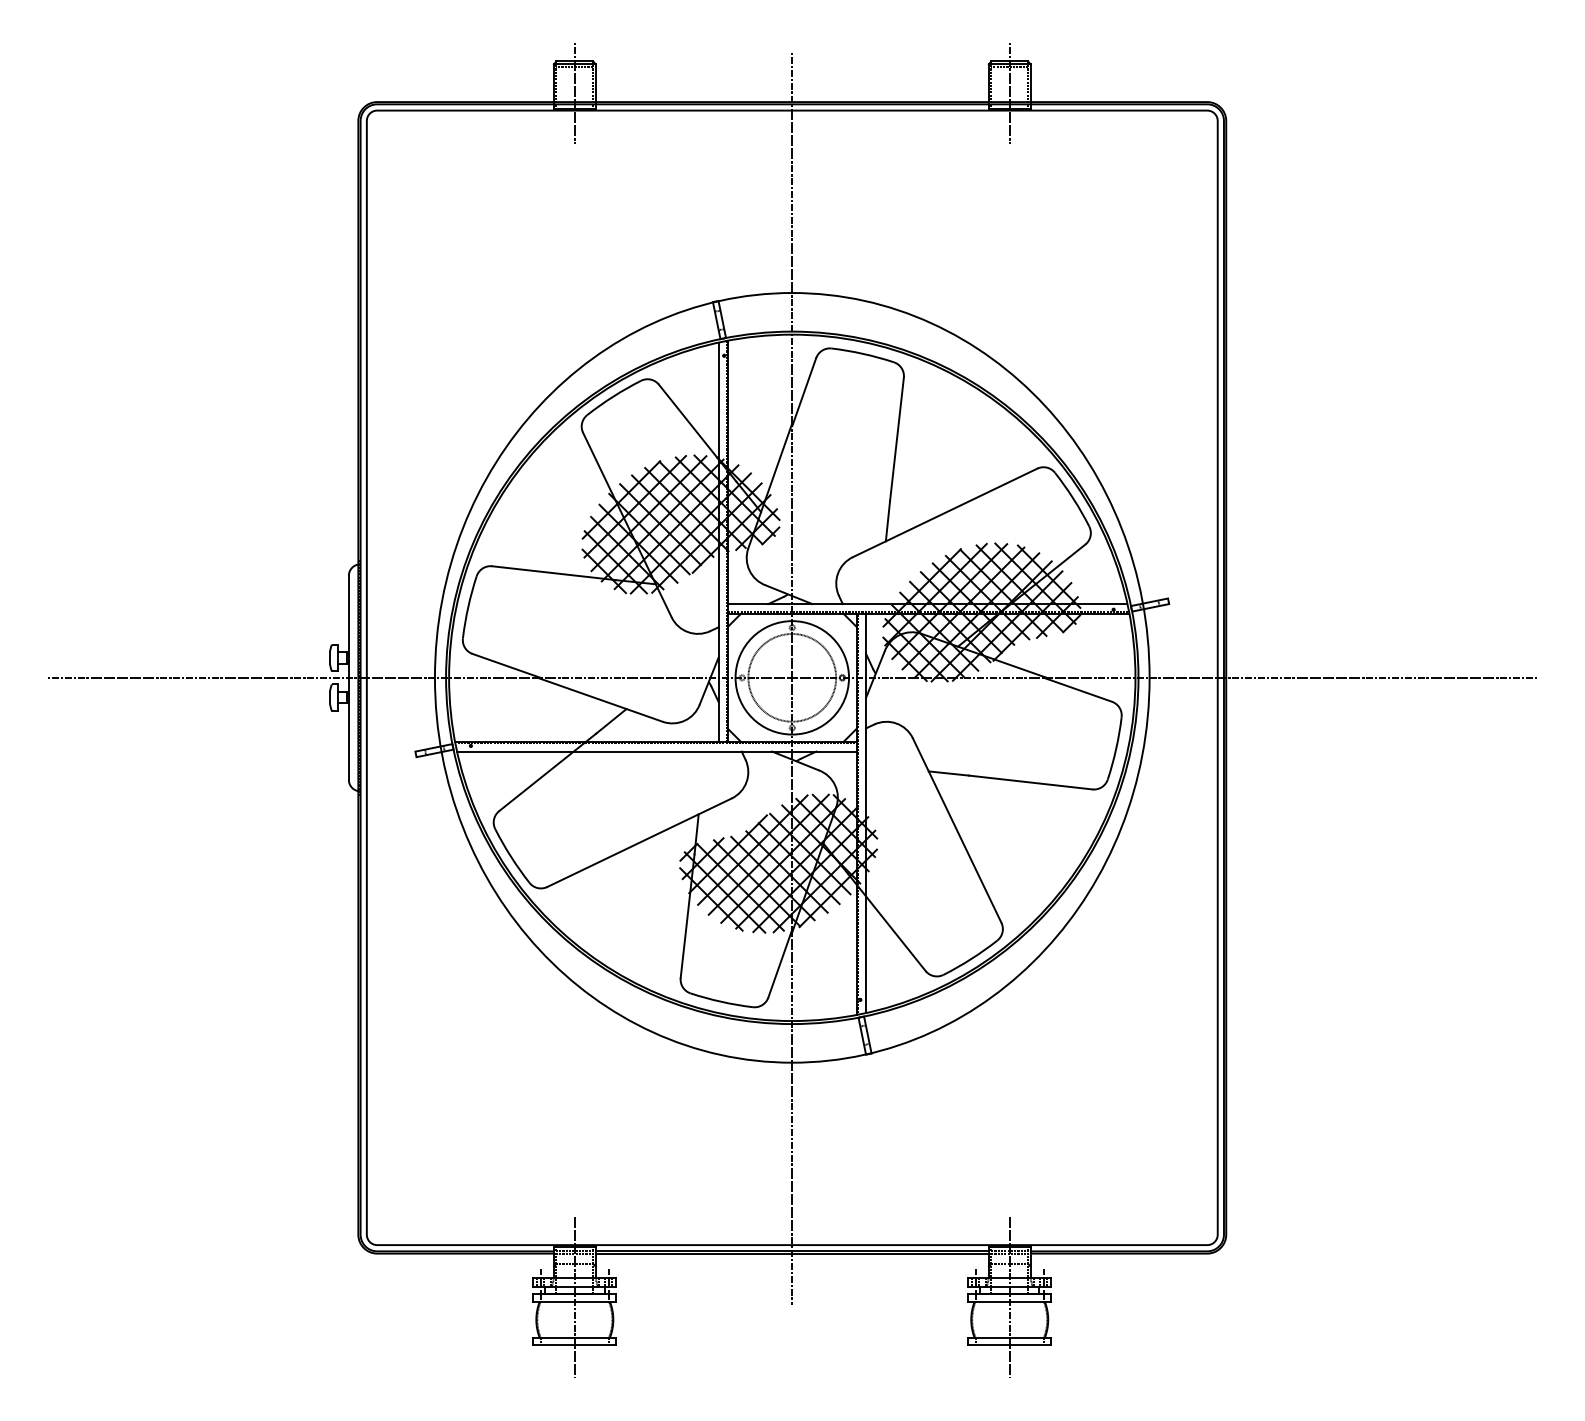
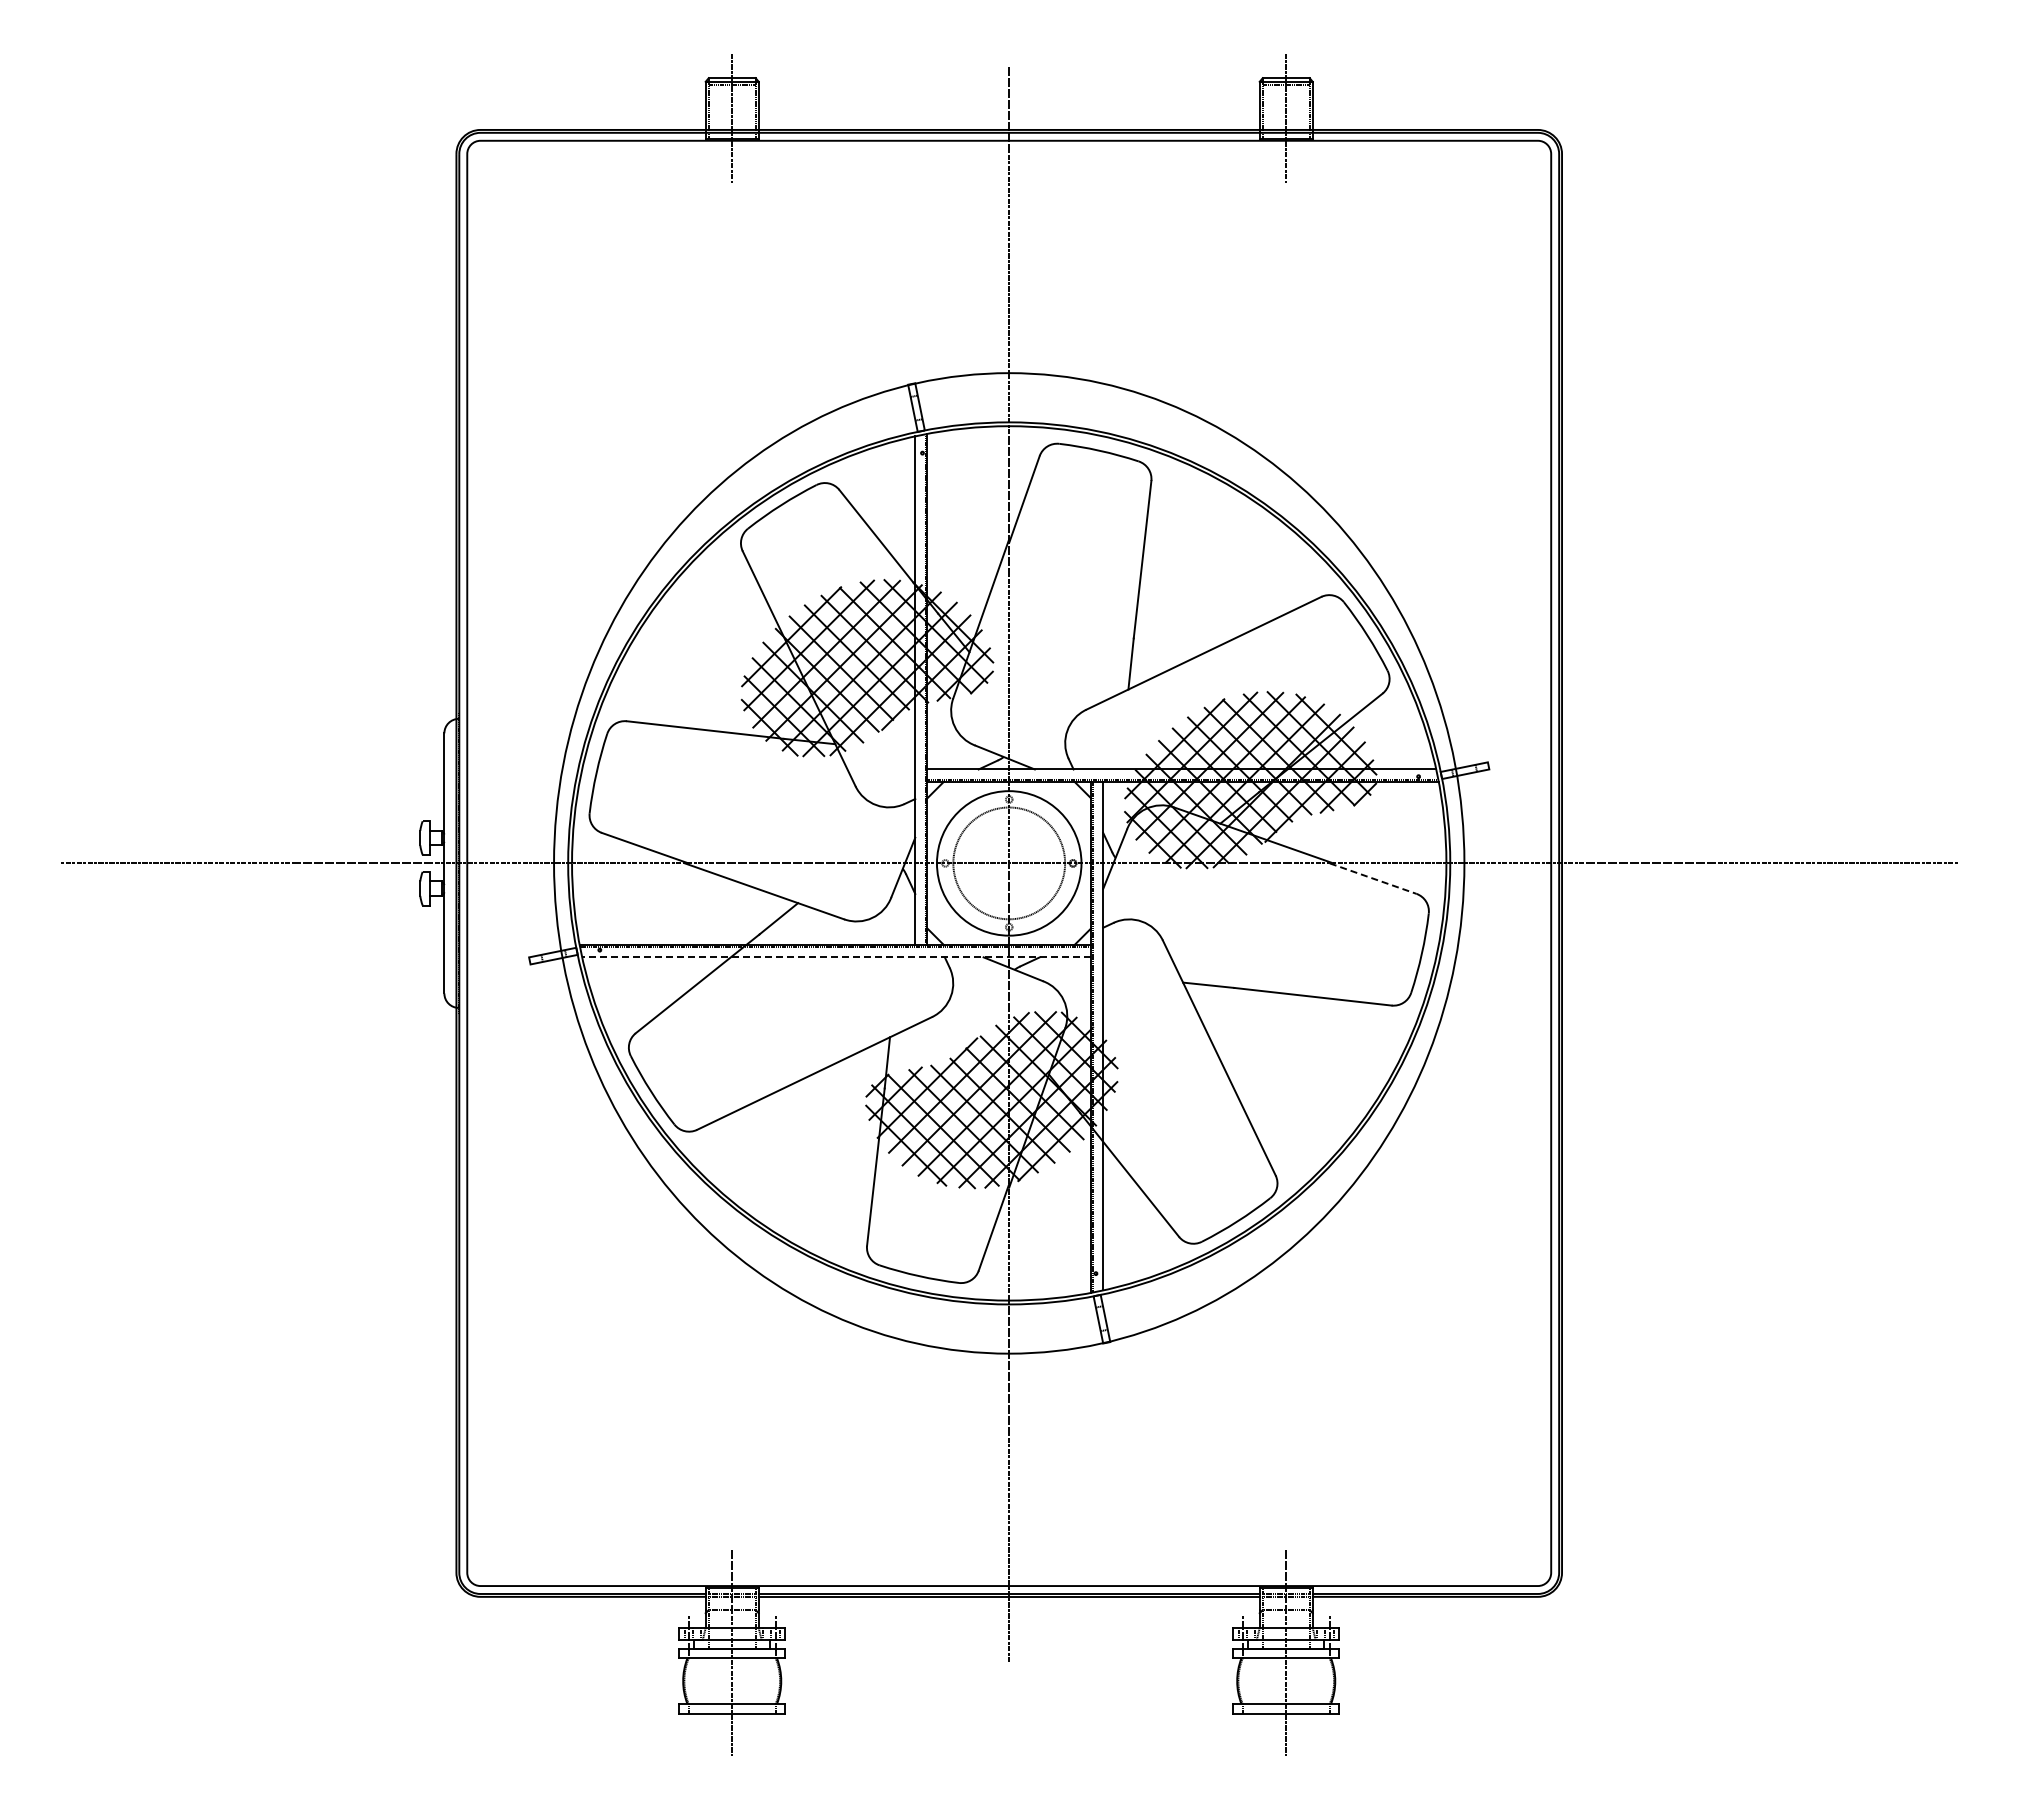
line: (1078, 689) -> (1373, 878), solid -> dashed
line: (656, 751) -> (836, 957), solid -> dashed

